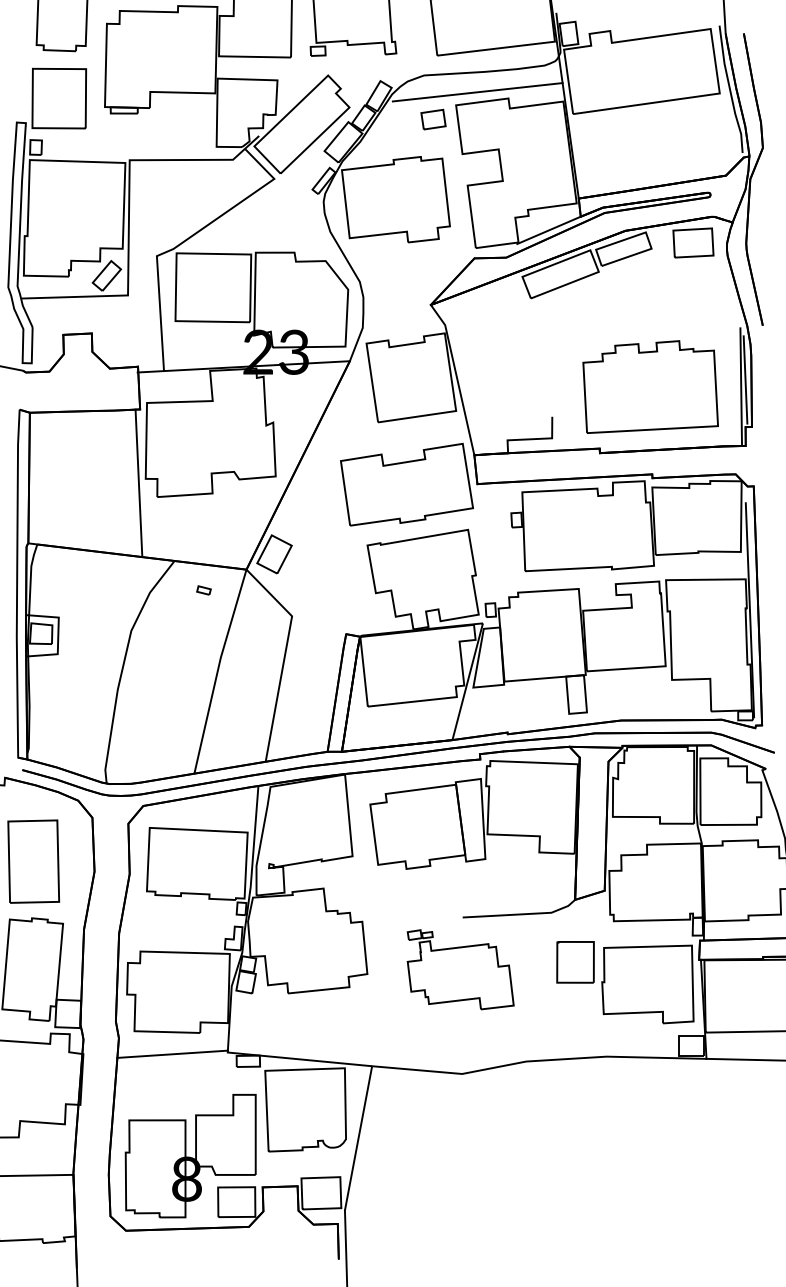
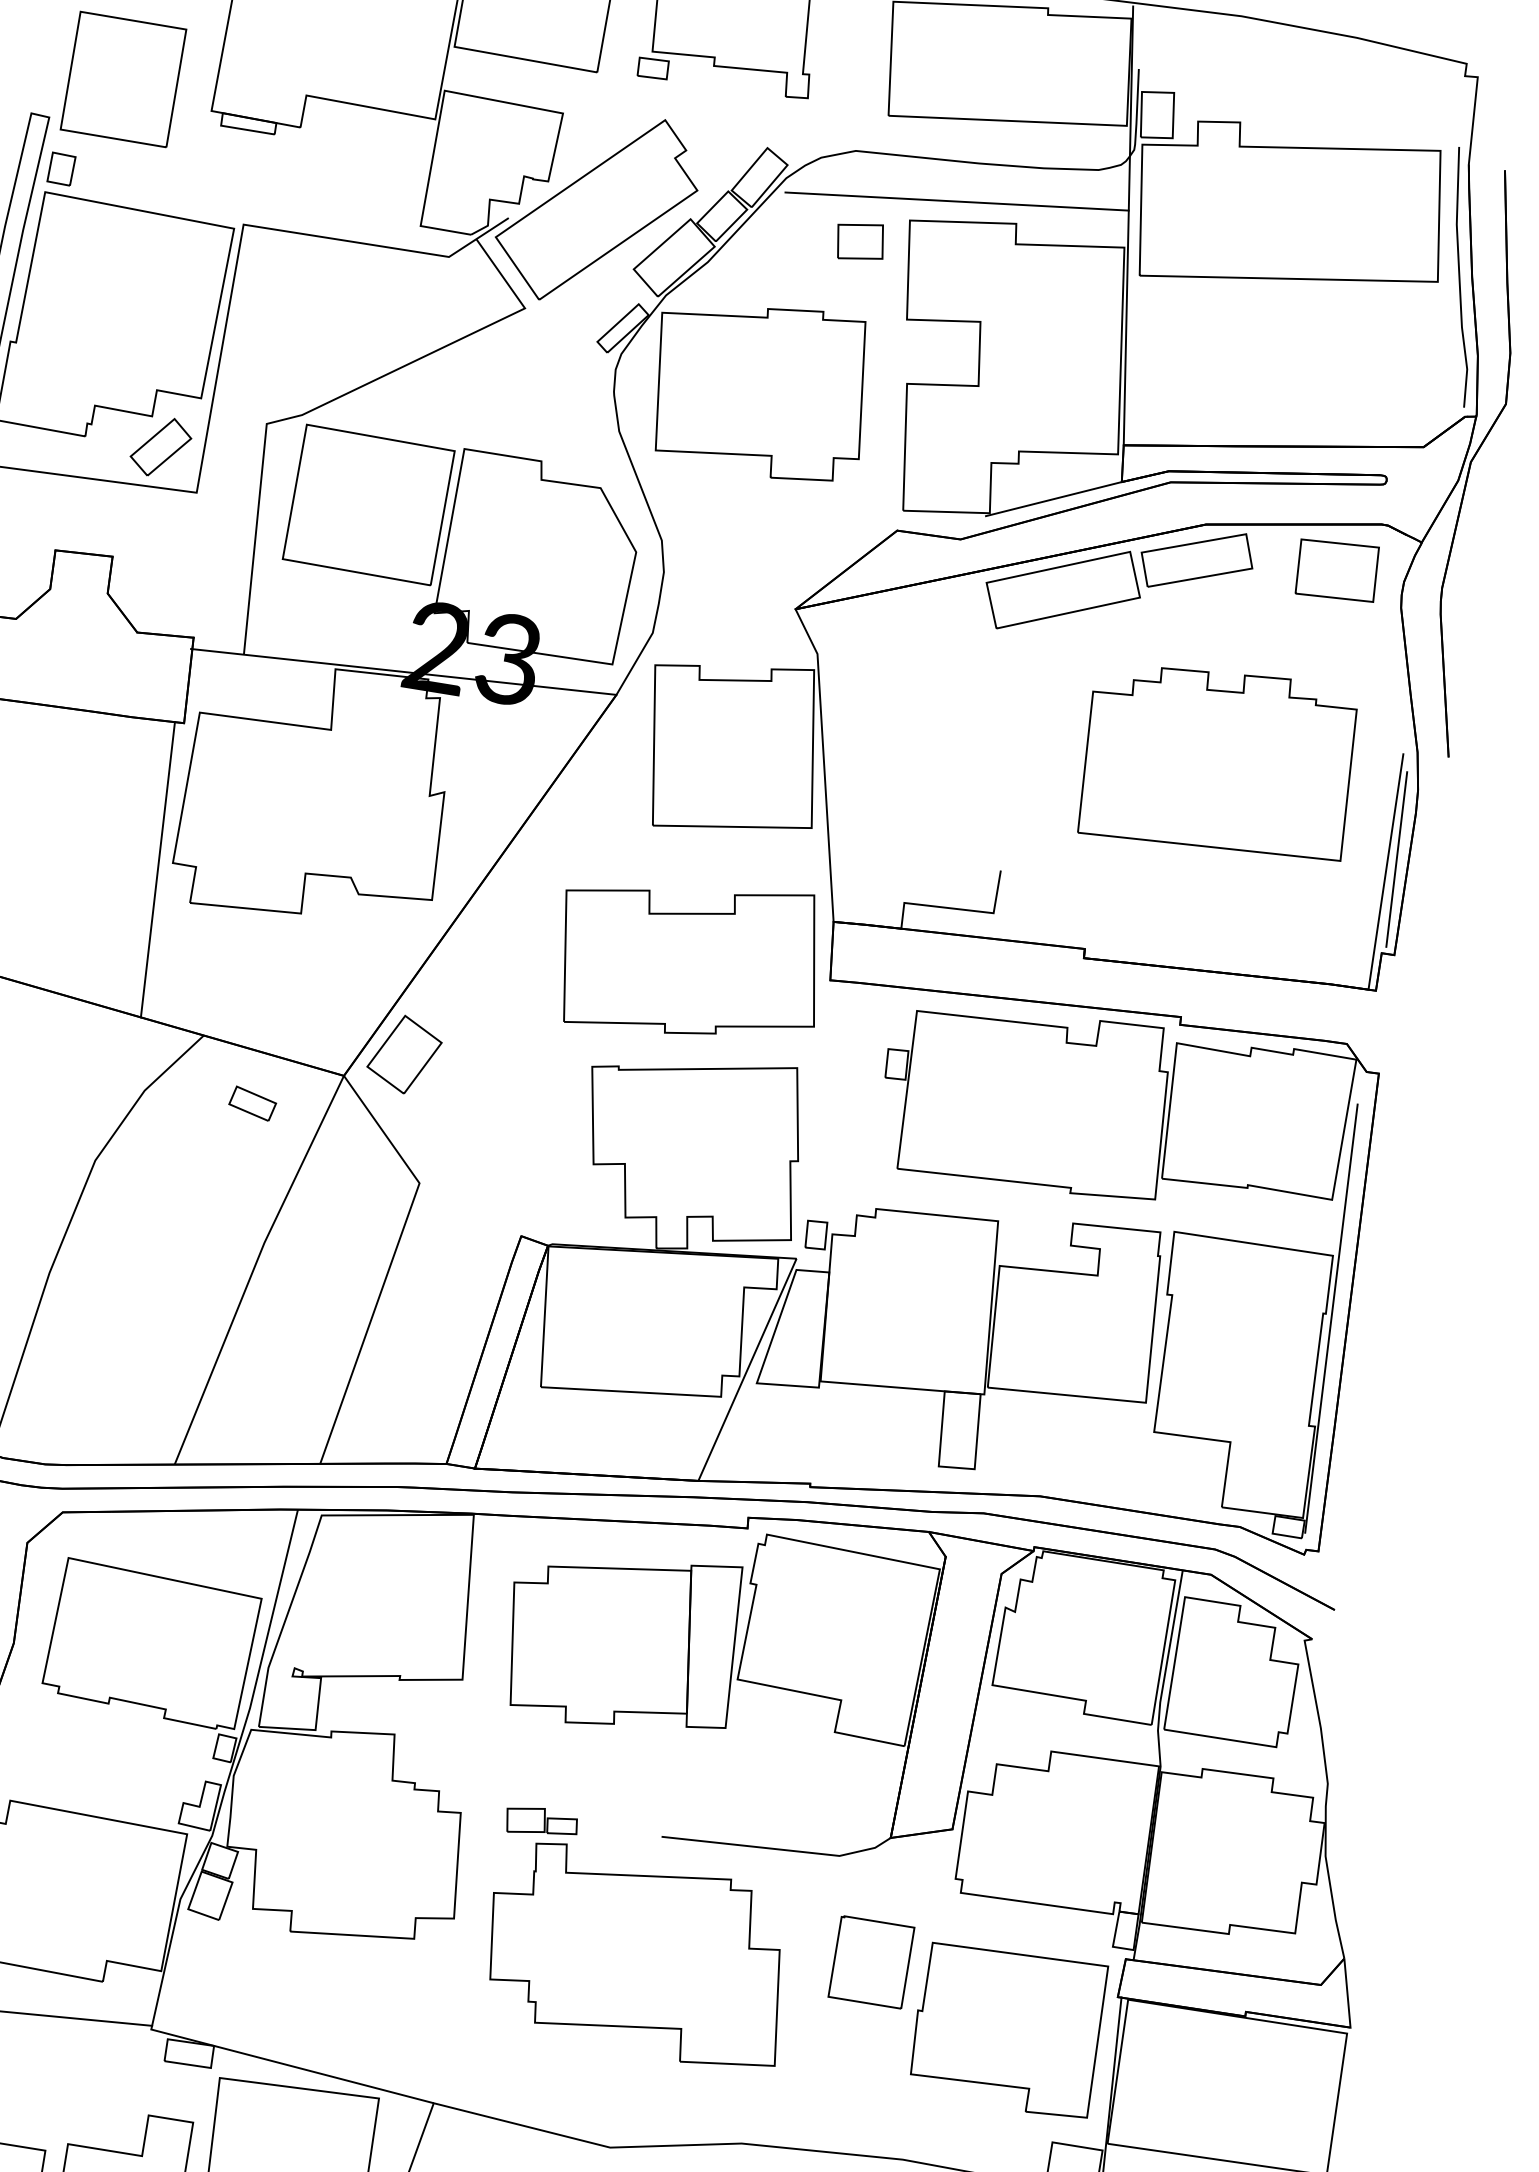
part: (650, 386) -> (1218, 760), moved
part: (203, 590) -> (251, 1103), size x1.67
part: (460, 969) -> (640, 1939), size x1.43

